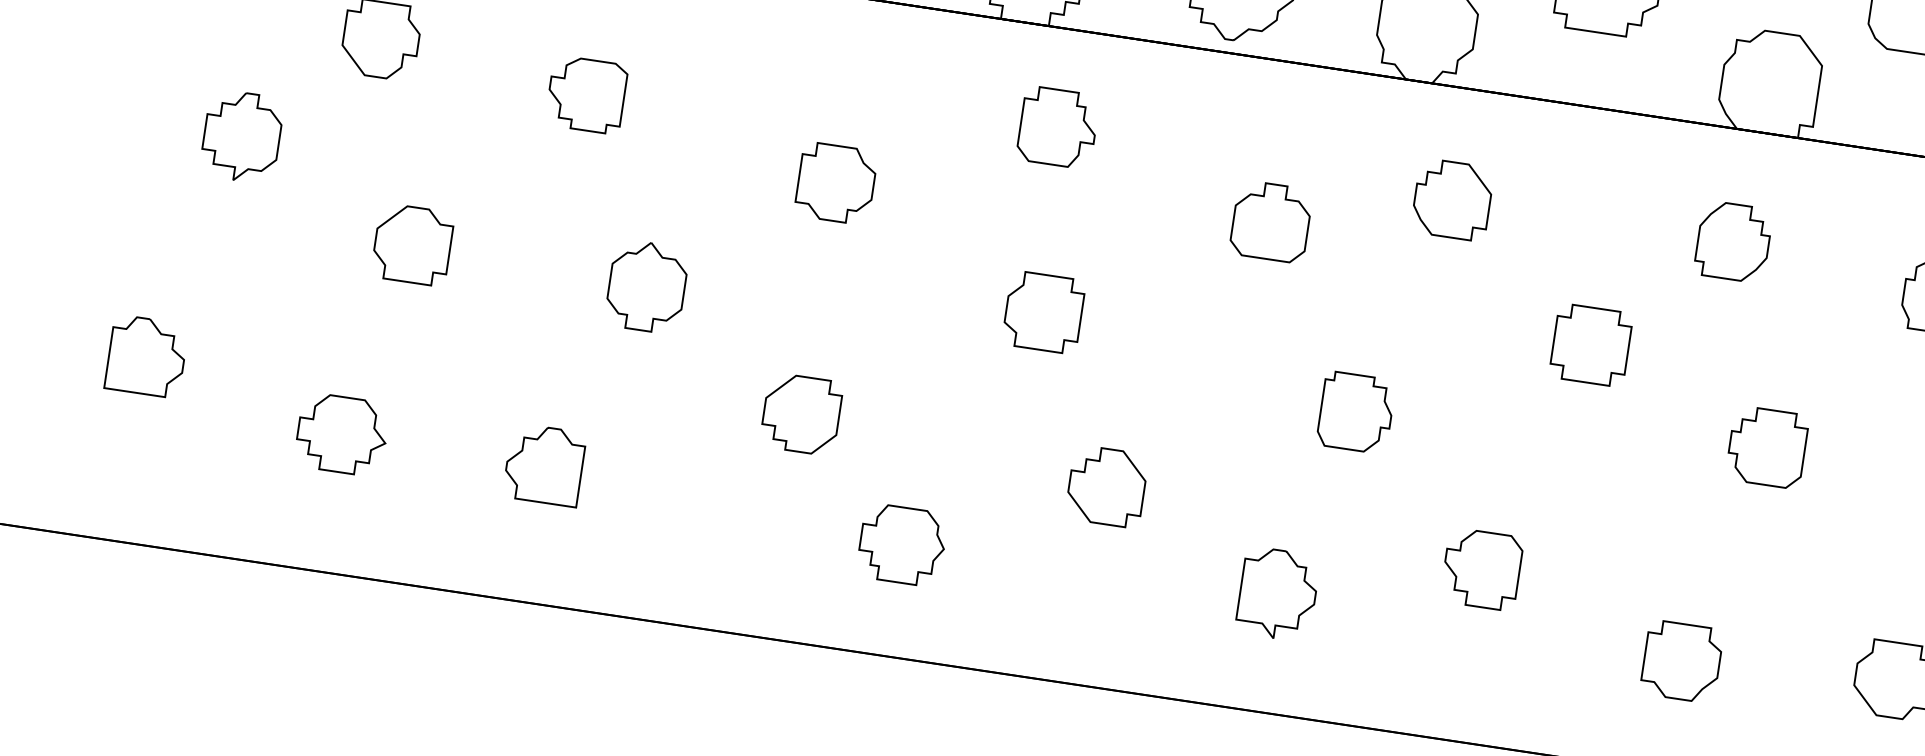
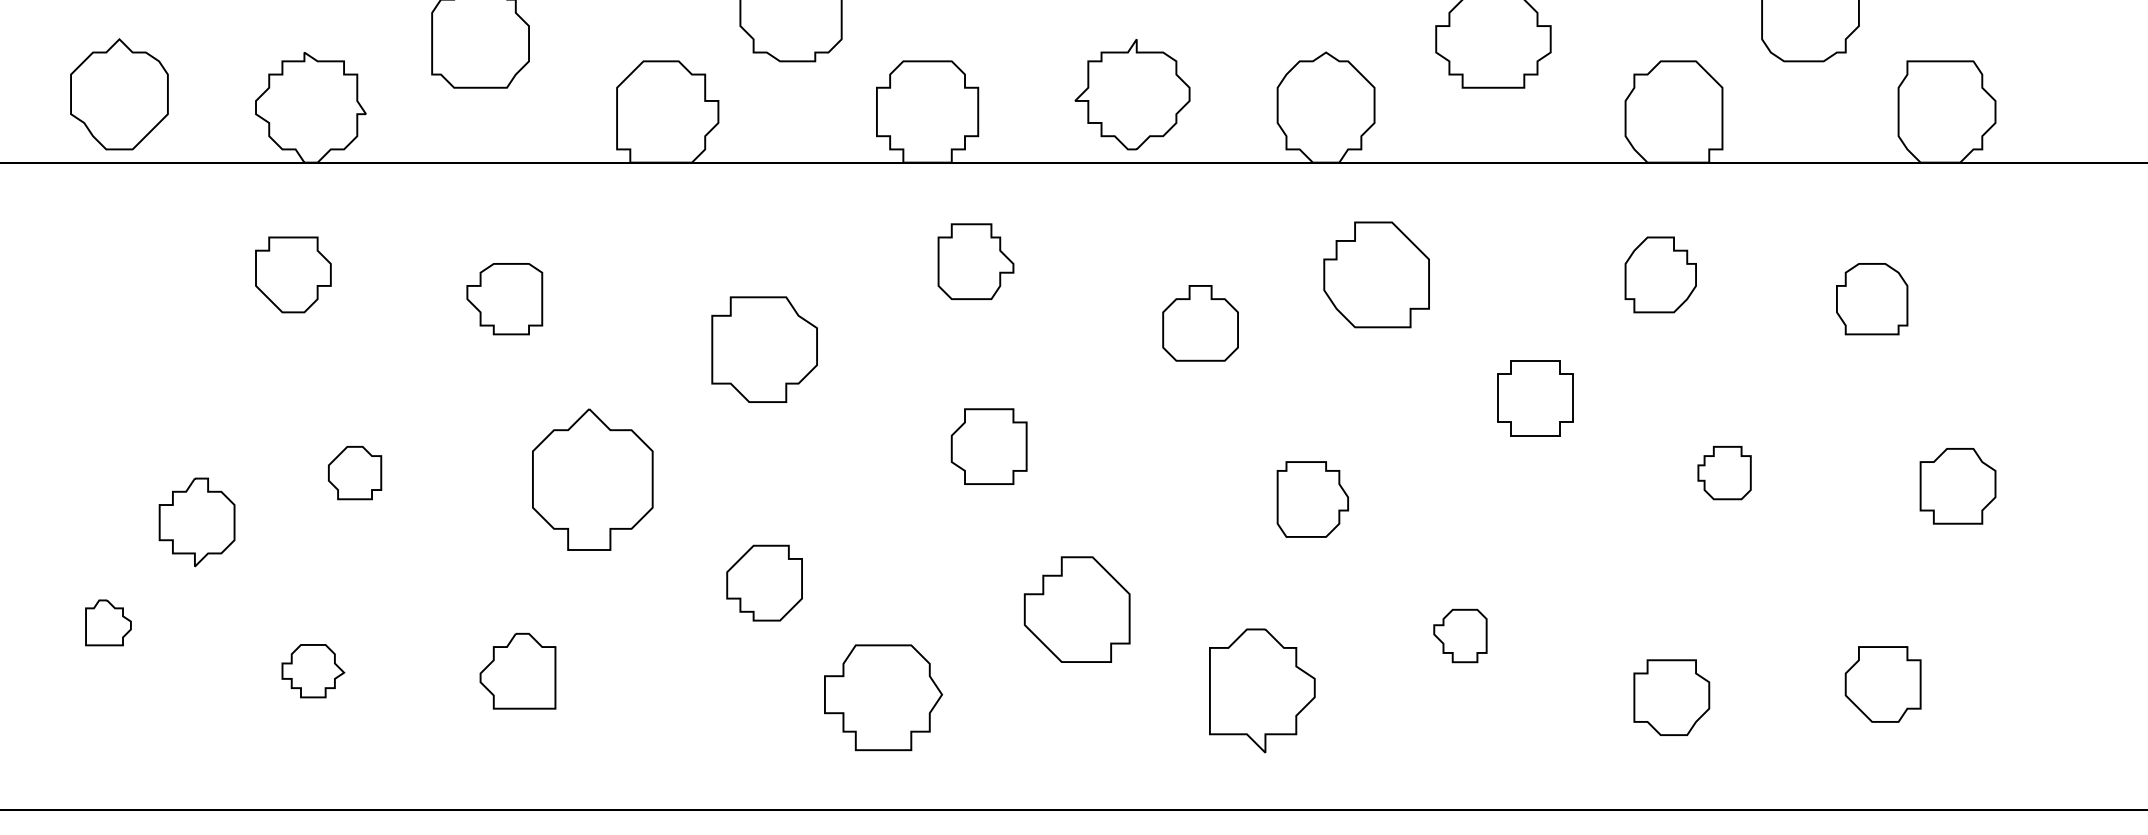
part: (241, 136) -> (196, 522), moved
part: (835, 183) -> (764, 349), size x1.4
part: (1452, 199) -> (1376, 274), size x1.4
part: (412, 244) -> (354, 472), size x0.7
part: (646, 286) -> (592, 479), size x1.6
part: (146, 356) -> (108, 622), size x0.6
part: (342, 434) -> (313, 670), size x0.7
part: (1767, 446) -> (1724, 472), size x0.7
part: (1107, 486) -> (1077, 609), size x1.4
part: (902, 544) -> (883, 697), size x1.4
part: (1482, 568) -> (1460, 635), size x0.7
part: (1277, 593) -> (1261, 690), size x1.4

